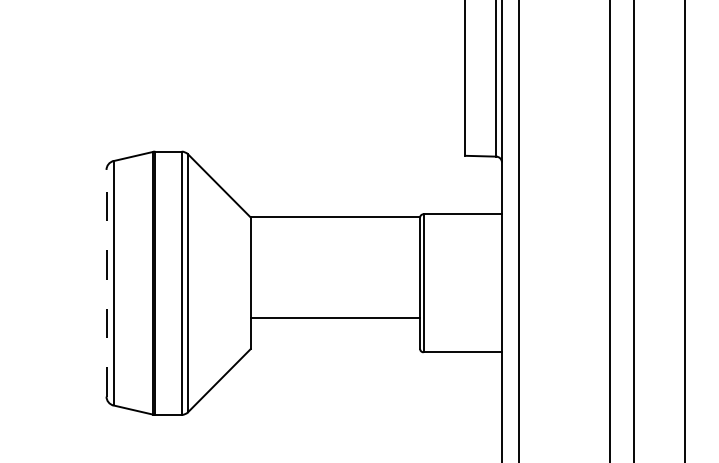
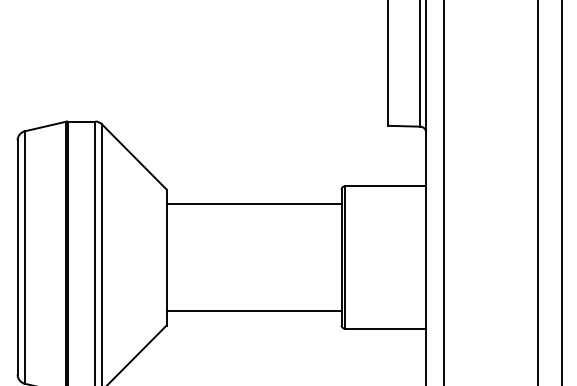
line: (335, 216) -> (254, 204), moved
line: (106, 282) -> (17, 256), dashed -> solid
line: (335, 318) -> (254, 311), moved

